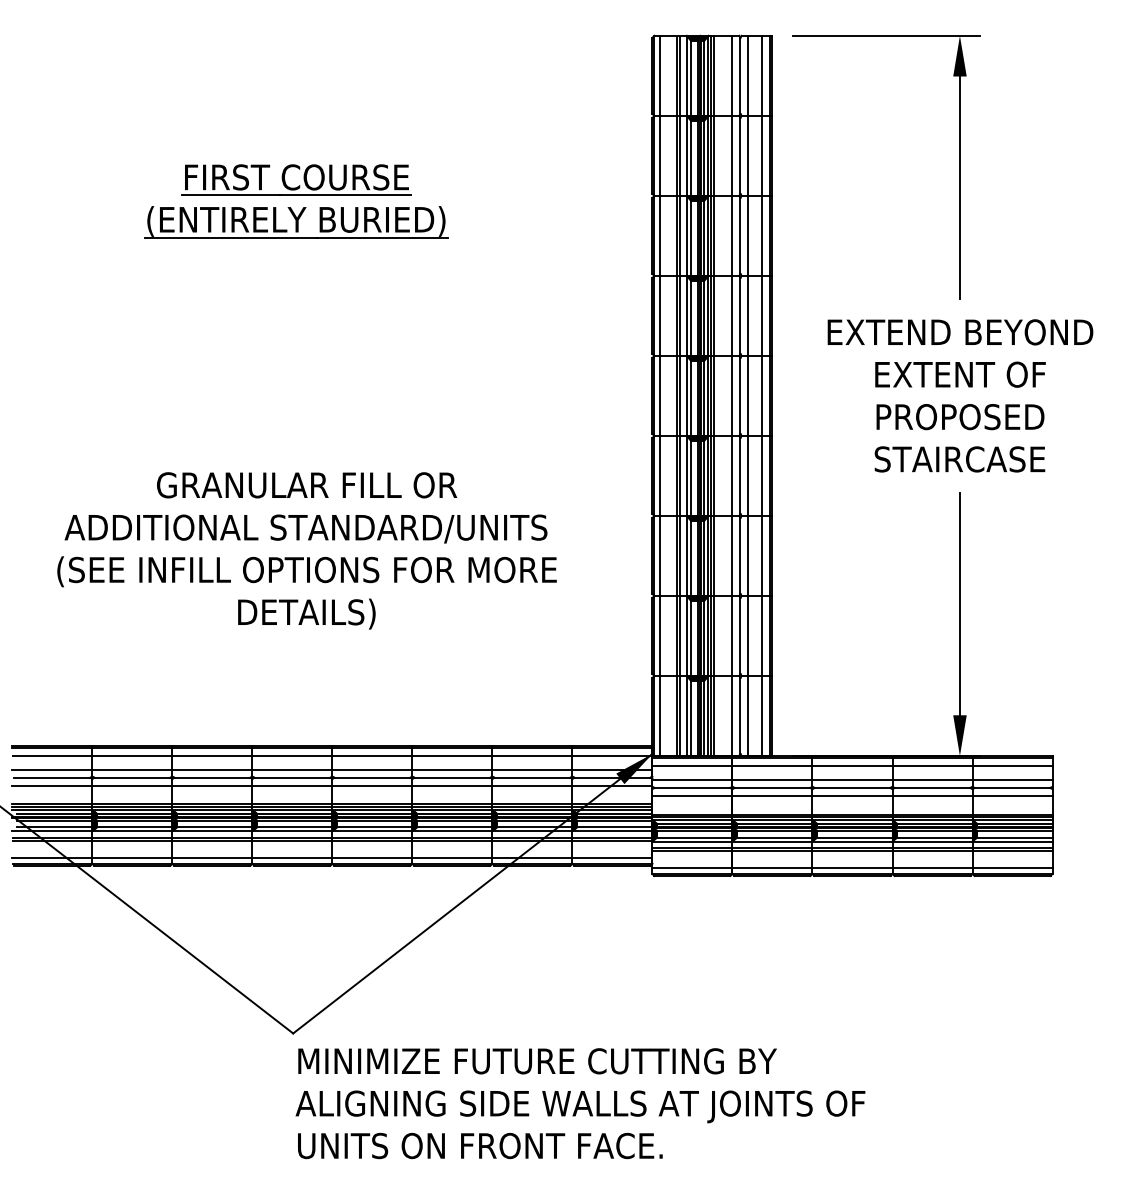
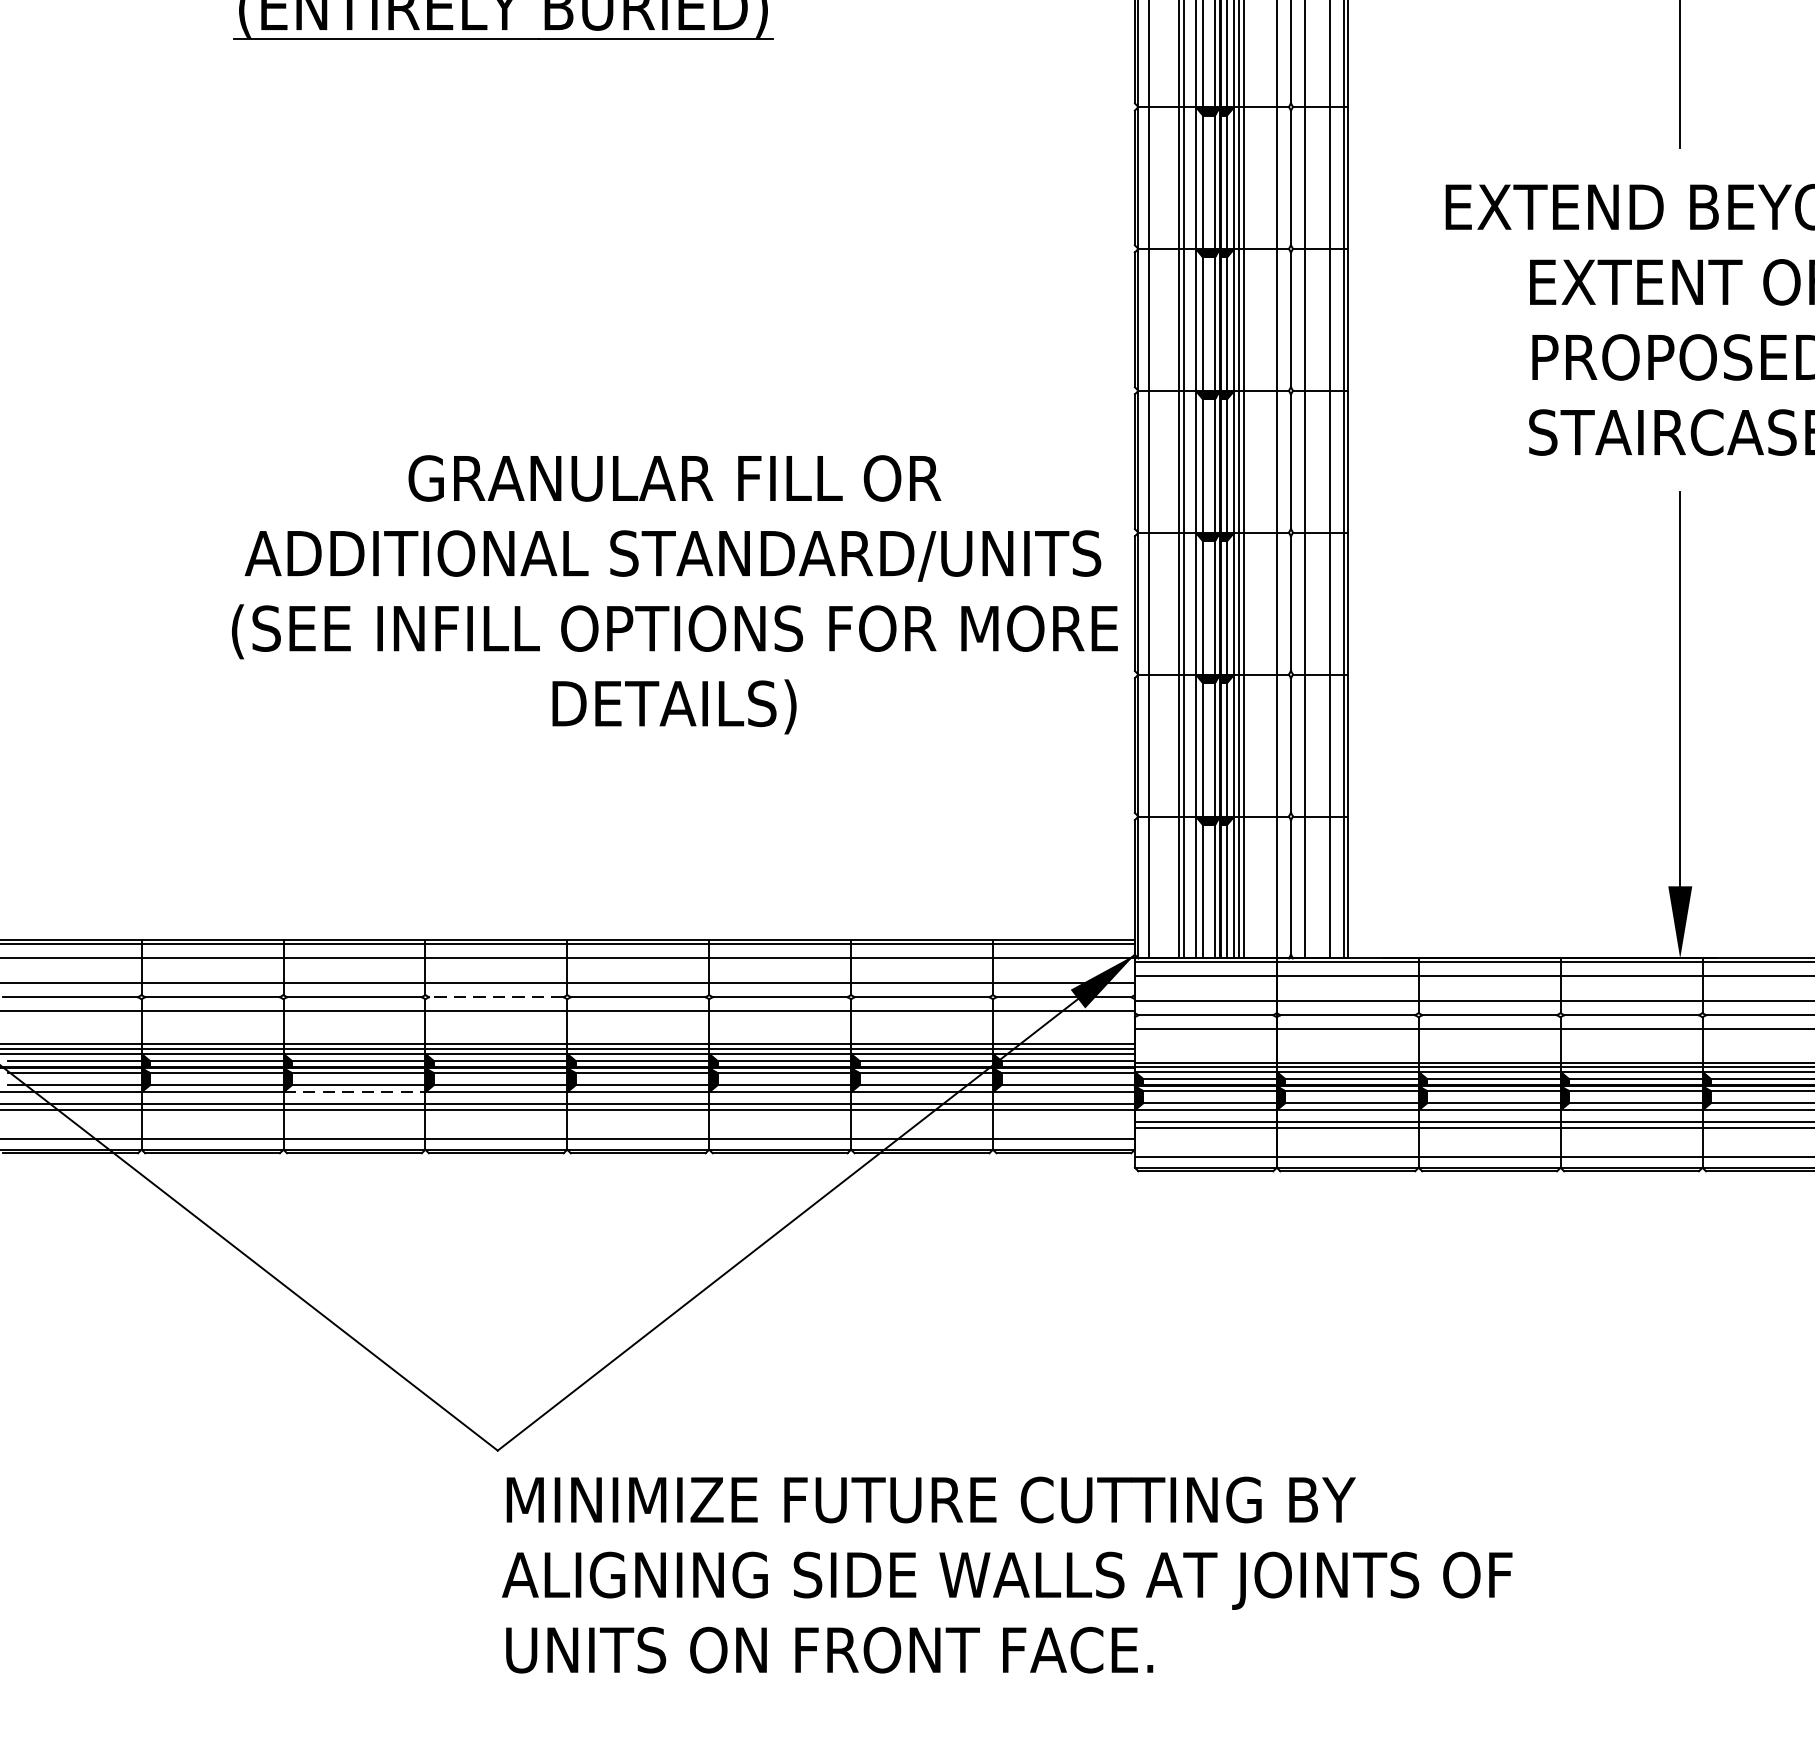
text: (306, 550) -> (673, 594), moved
line: (291, 777) -> (494, 996), solid -> dashed
line: (212, 831) -> (354, 1092), solid -> dashed

